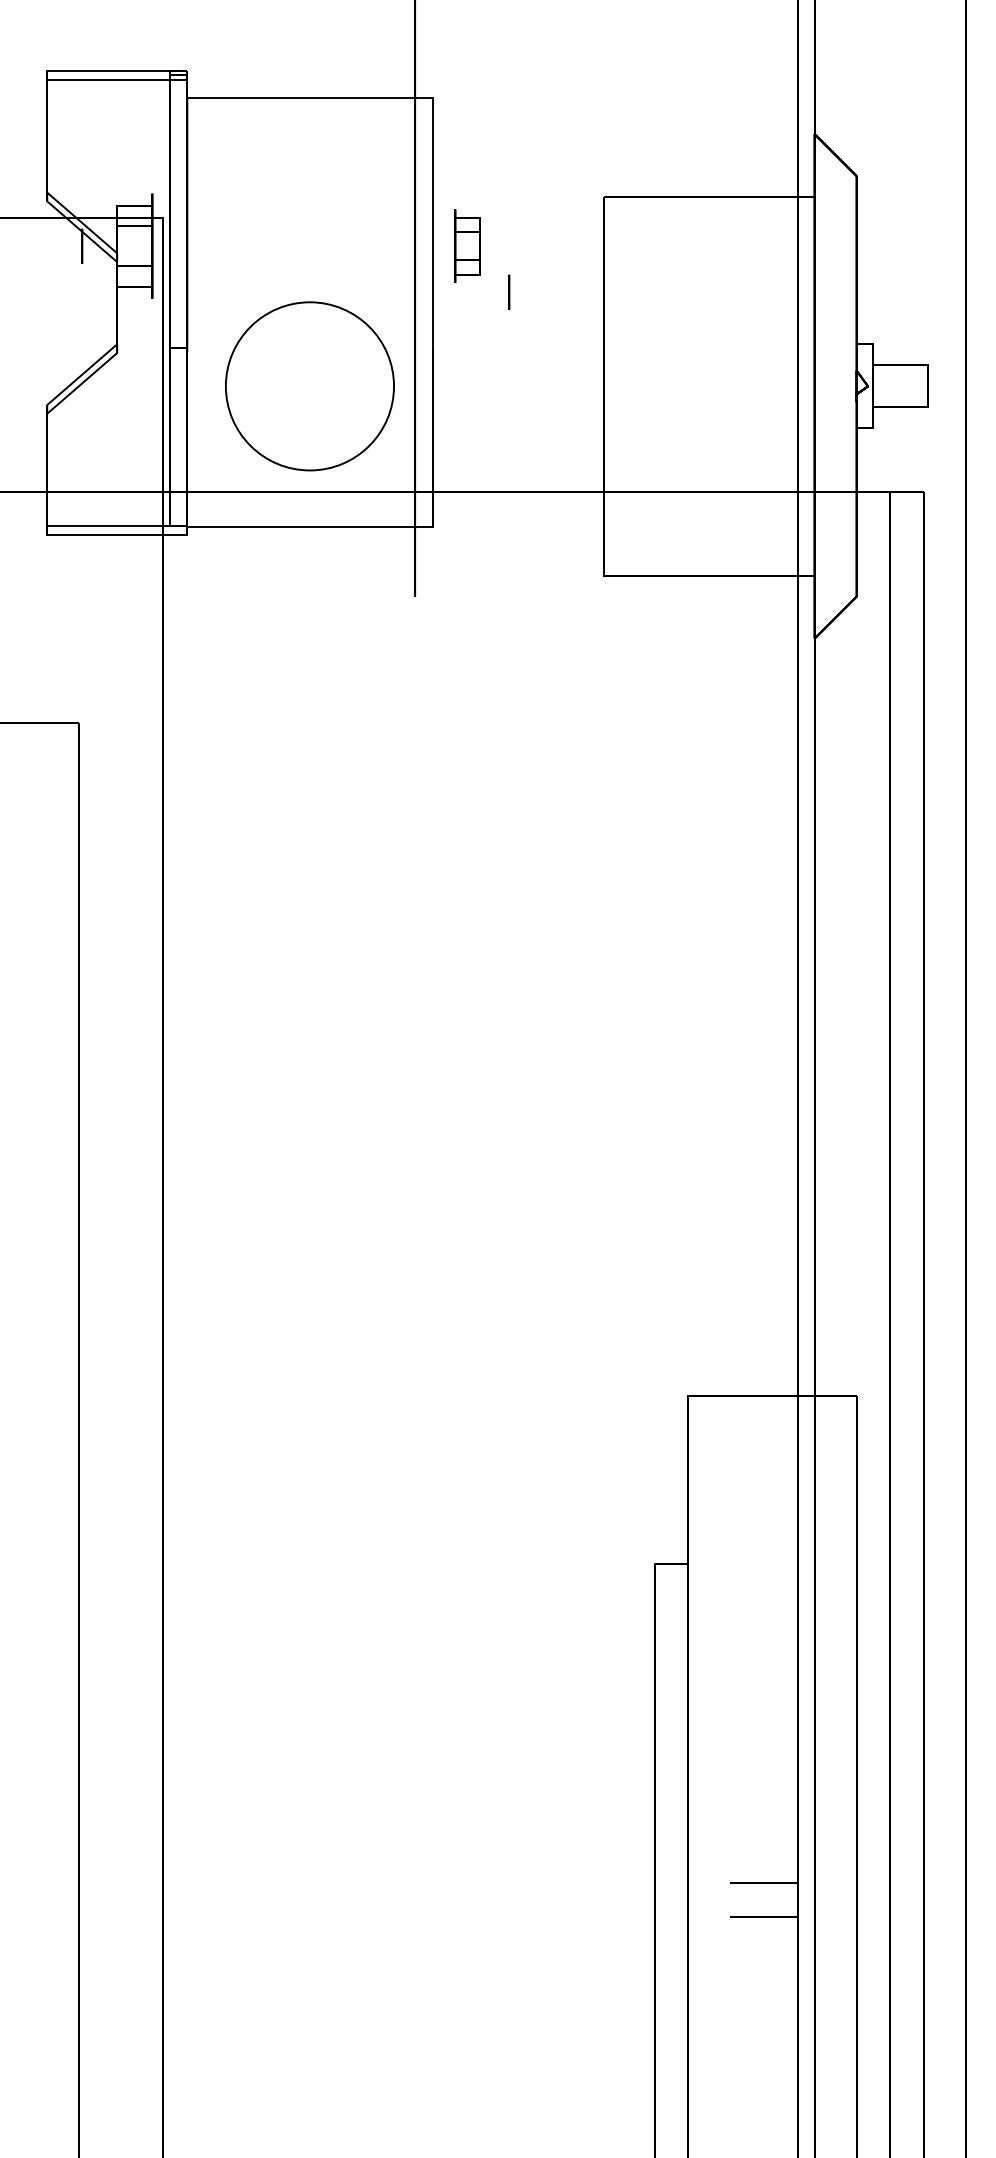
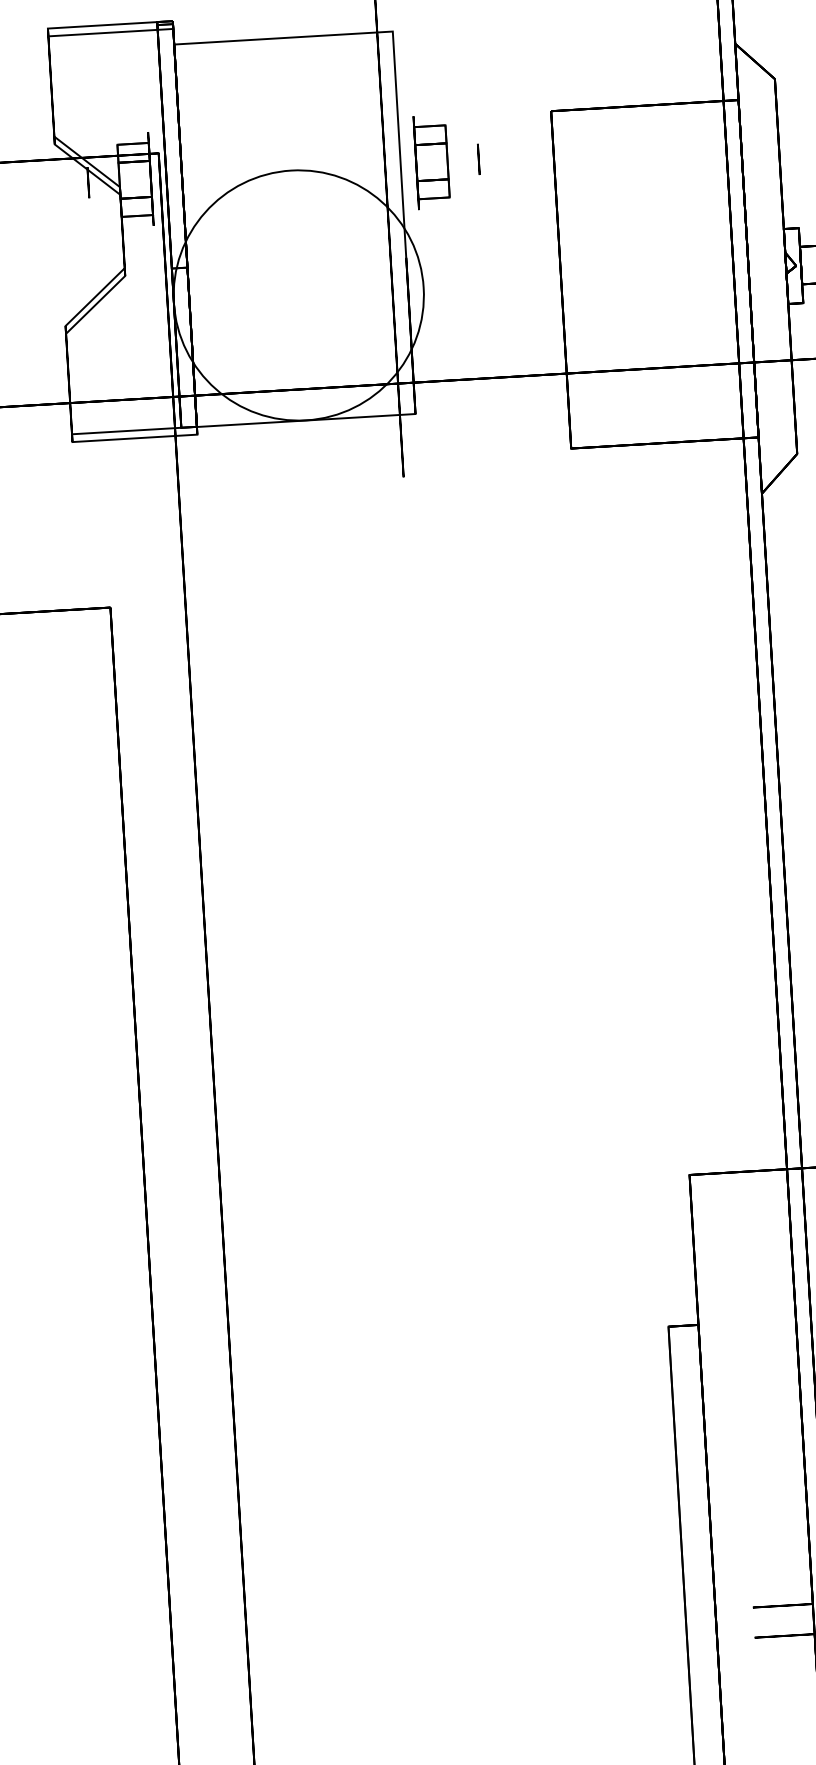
part: (467, 245) -> (431, 161), size x1.43
circle: (509, 291) -> (479, 158), moved
circle: (309, 386) -> (298, 295), size x1.67

